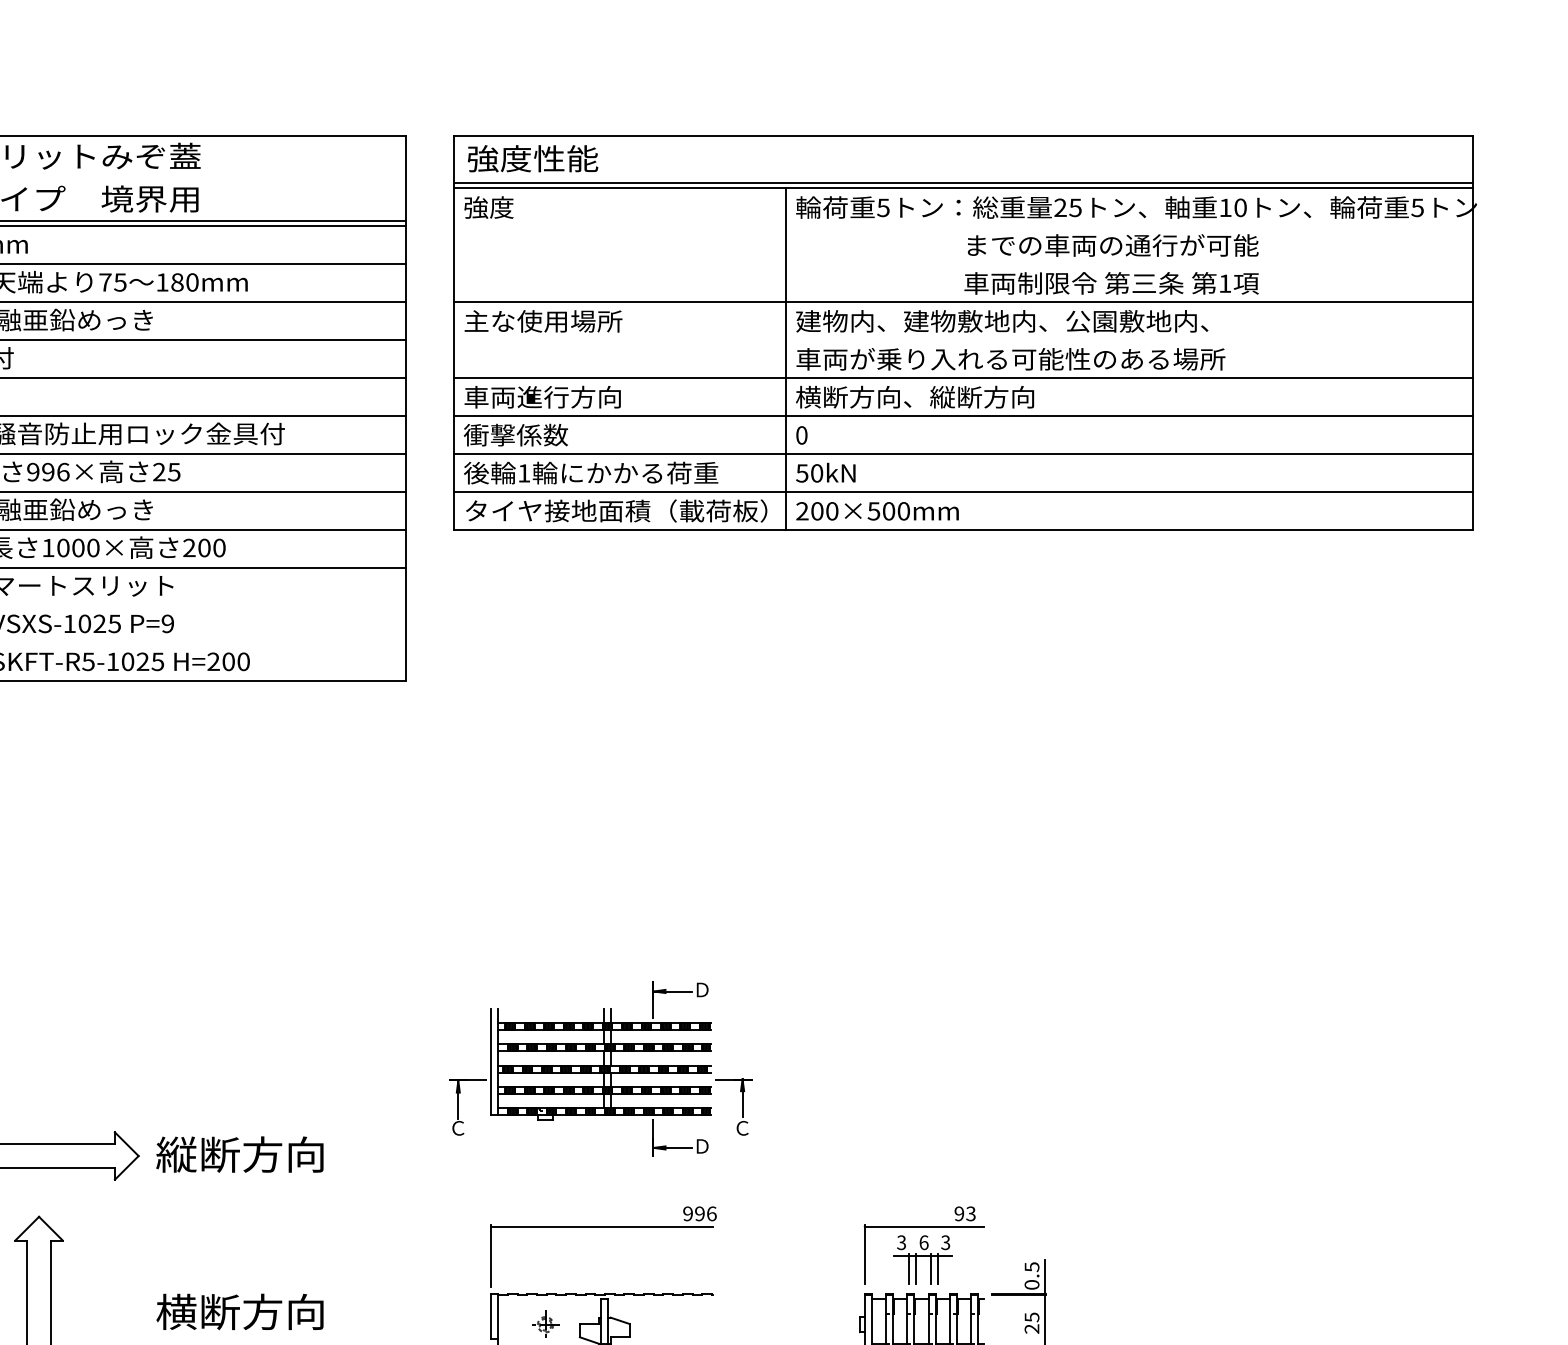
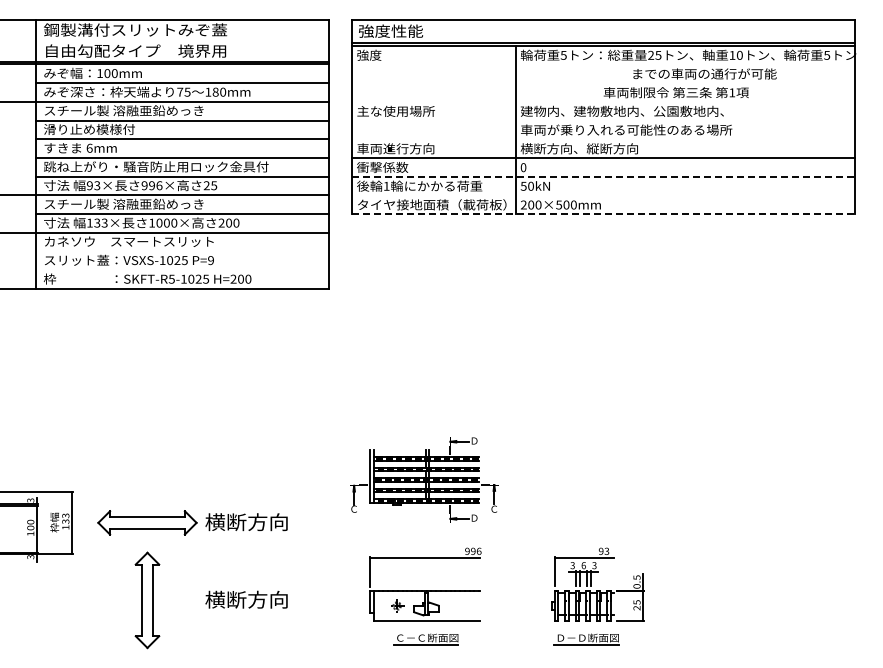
text: (1112, 244) -> (704, 73), moved
line: (961, 301) -> (602, 101), removed
line: (961, 378) -> (602, 139), removed
line: (964, 453) -> (603, 176), solid -> dashed
line: (961, 491) -> (602, 195), removed
line: (964, 530) -> (603, 214), solid -> dashed
text: (177, 1155) -> (215, 522), 縦断方向 -> 横断方向

